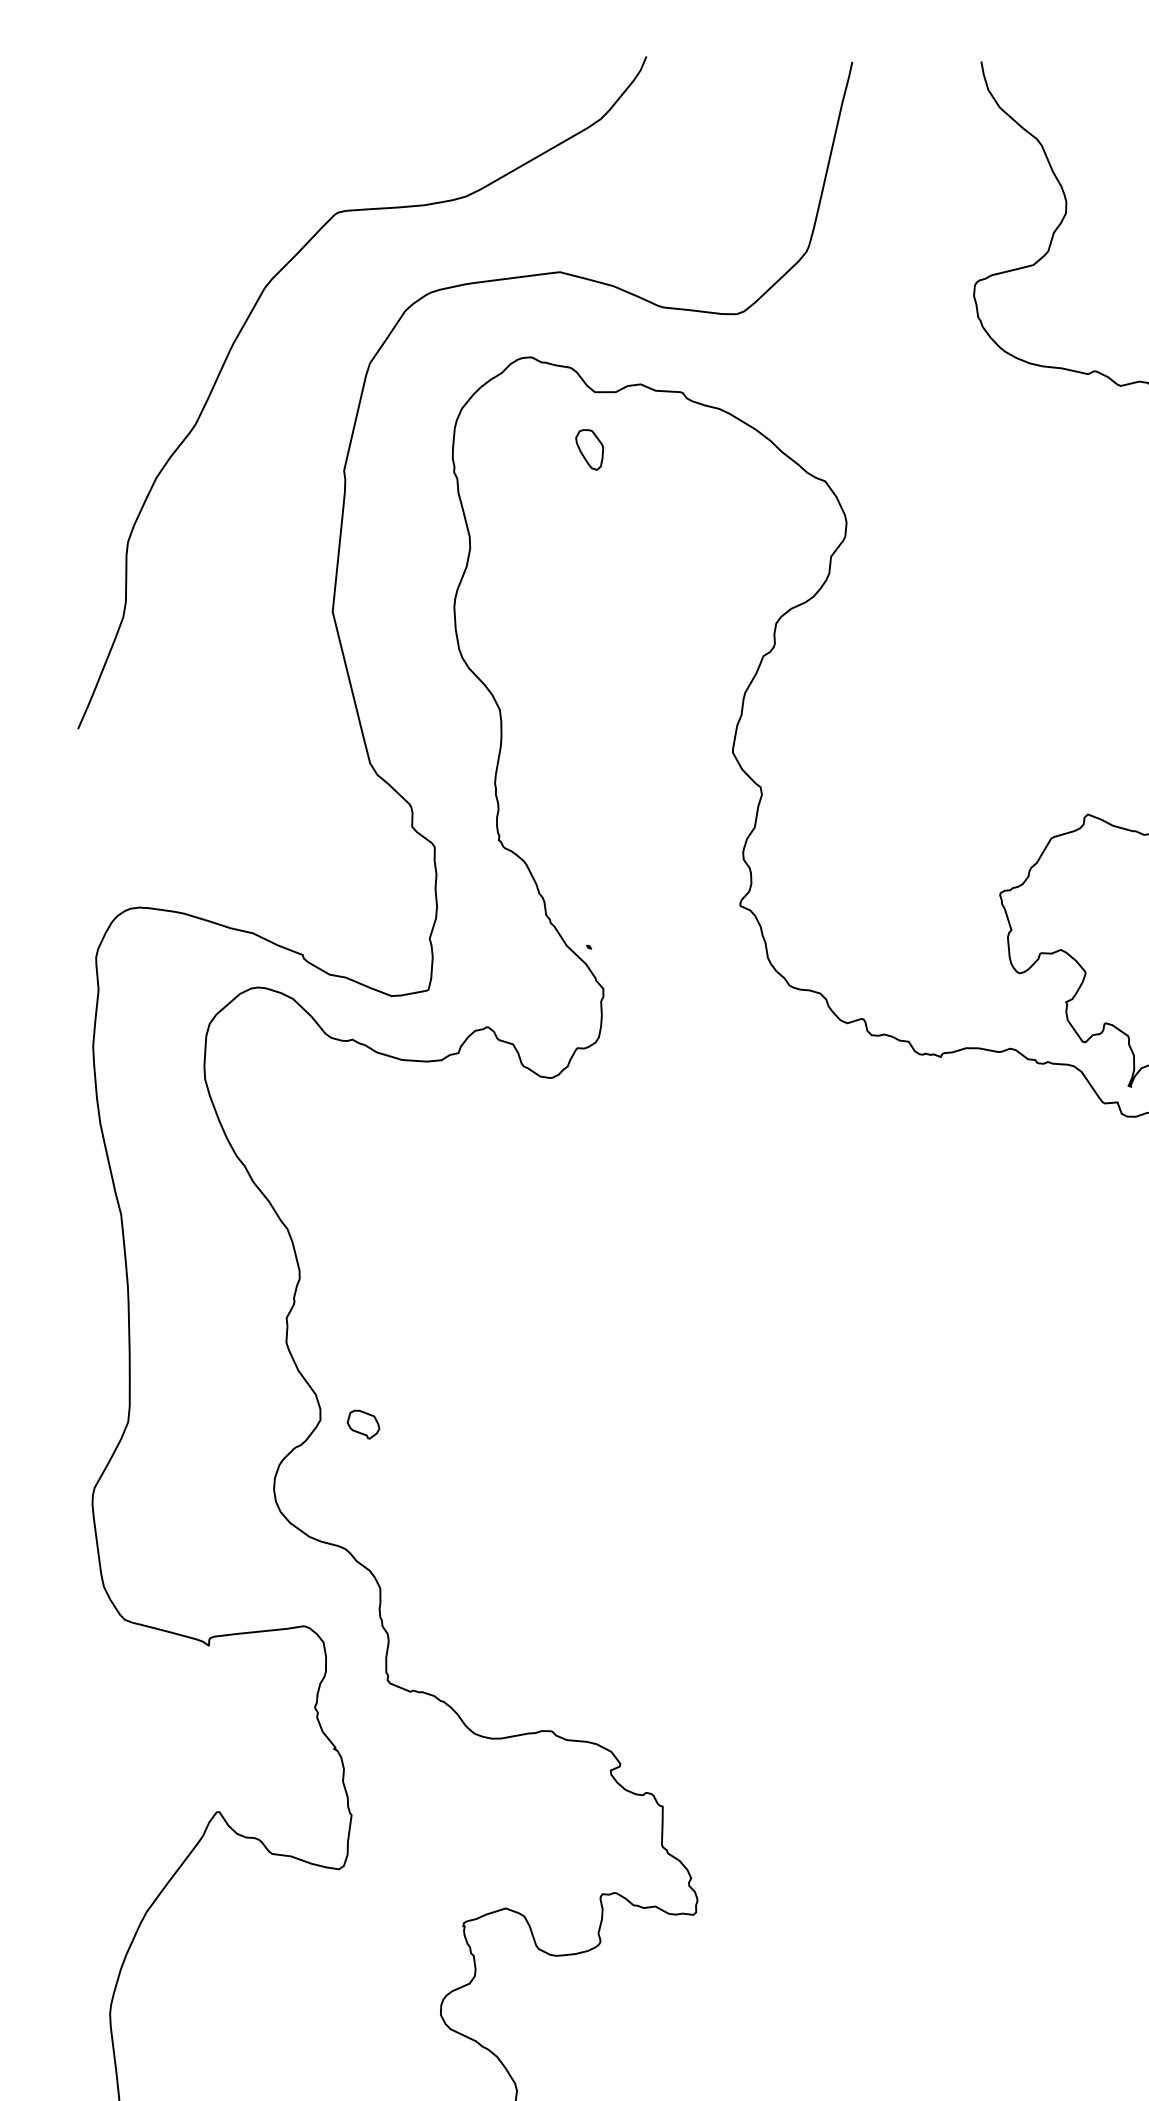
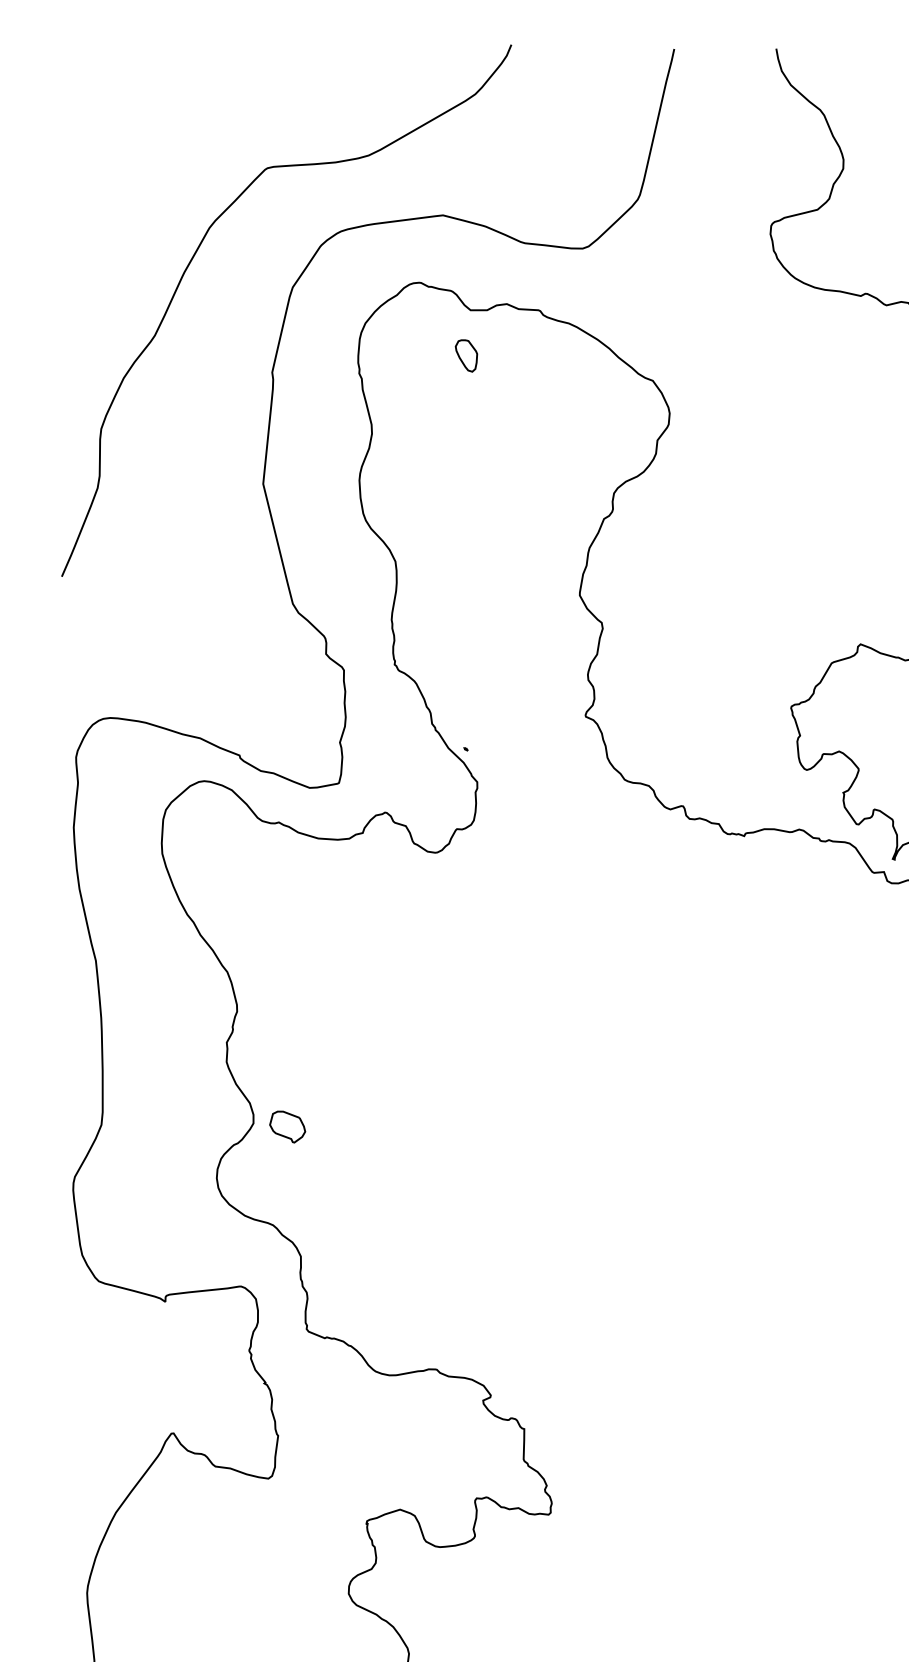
part: (363, 1424) -> (287, 1126), size x1.4

